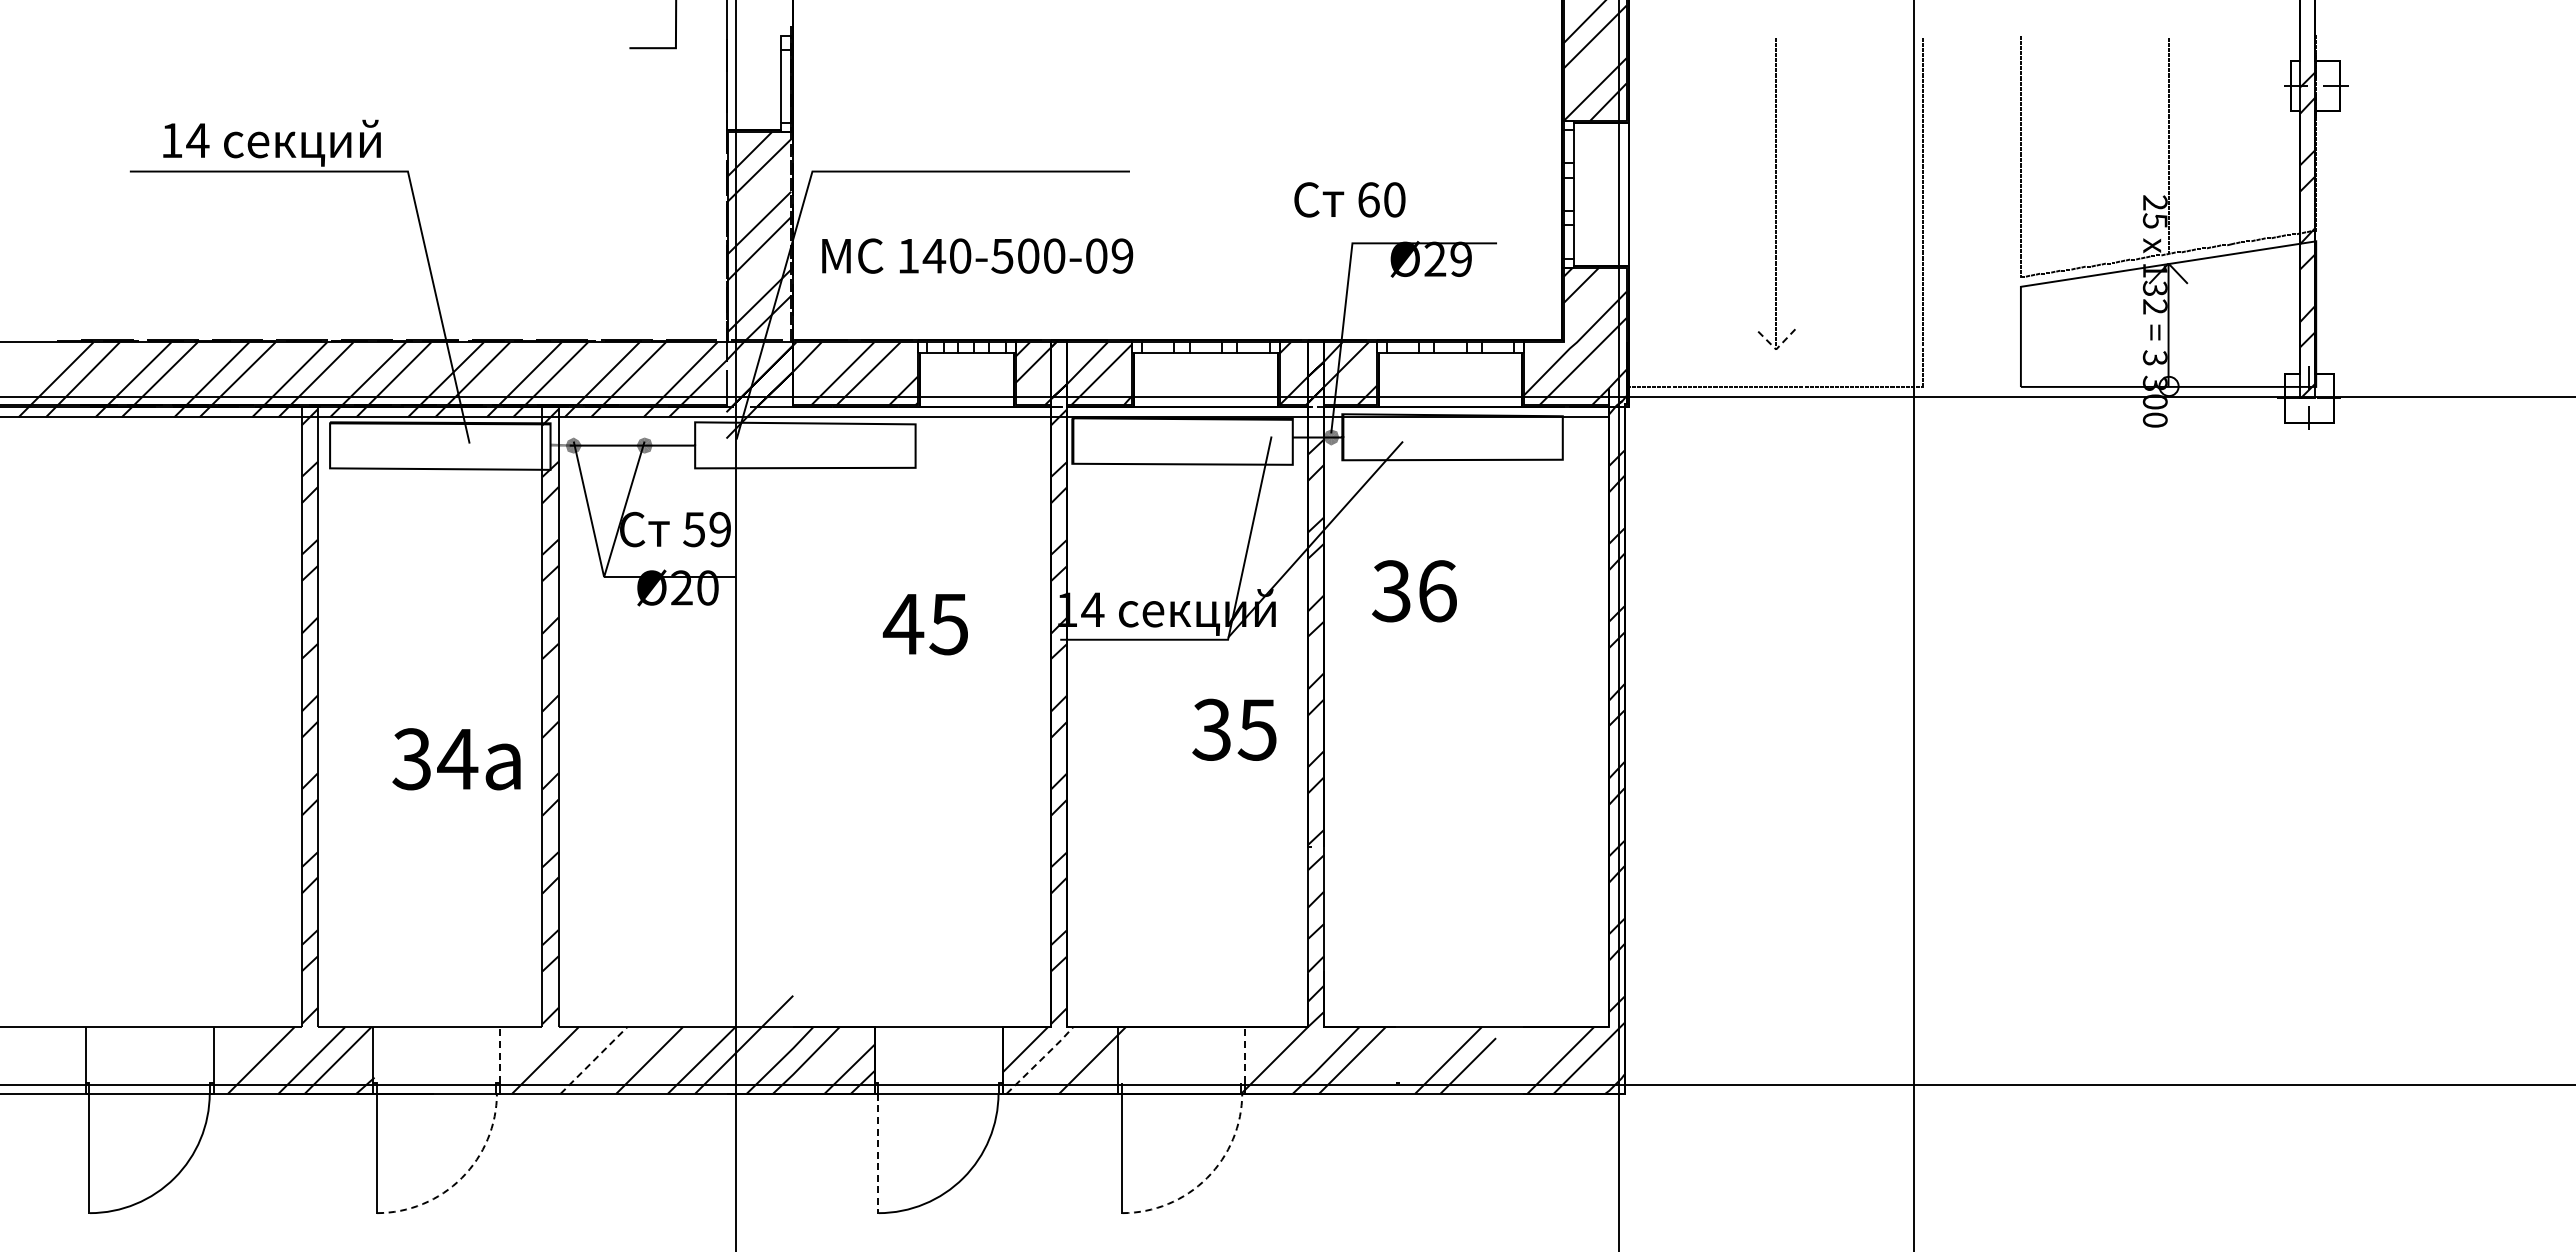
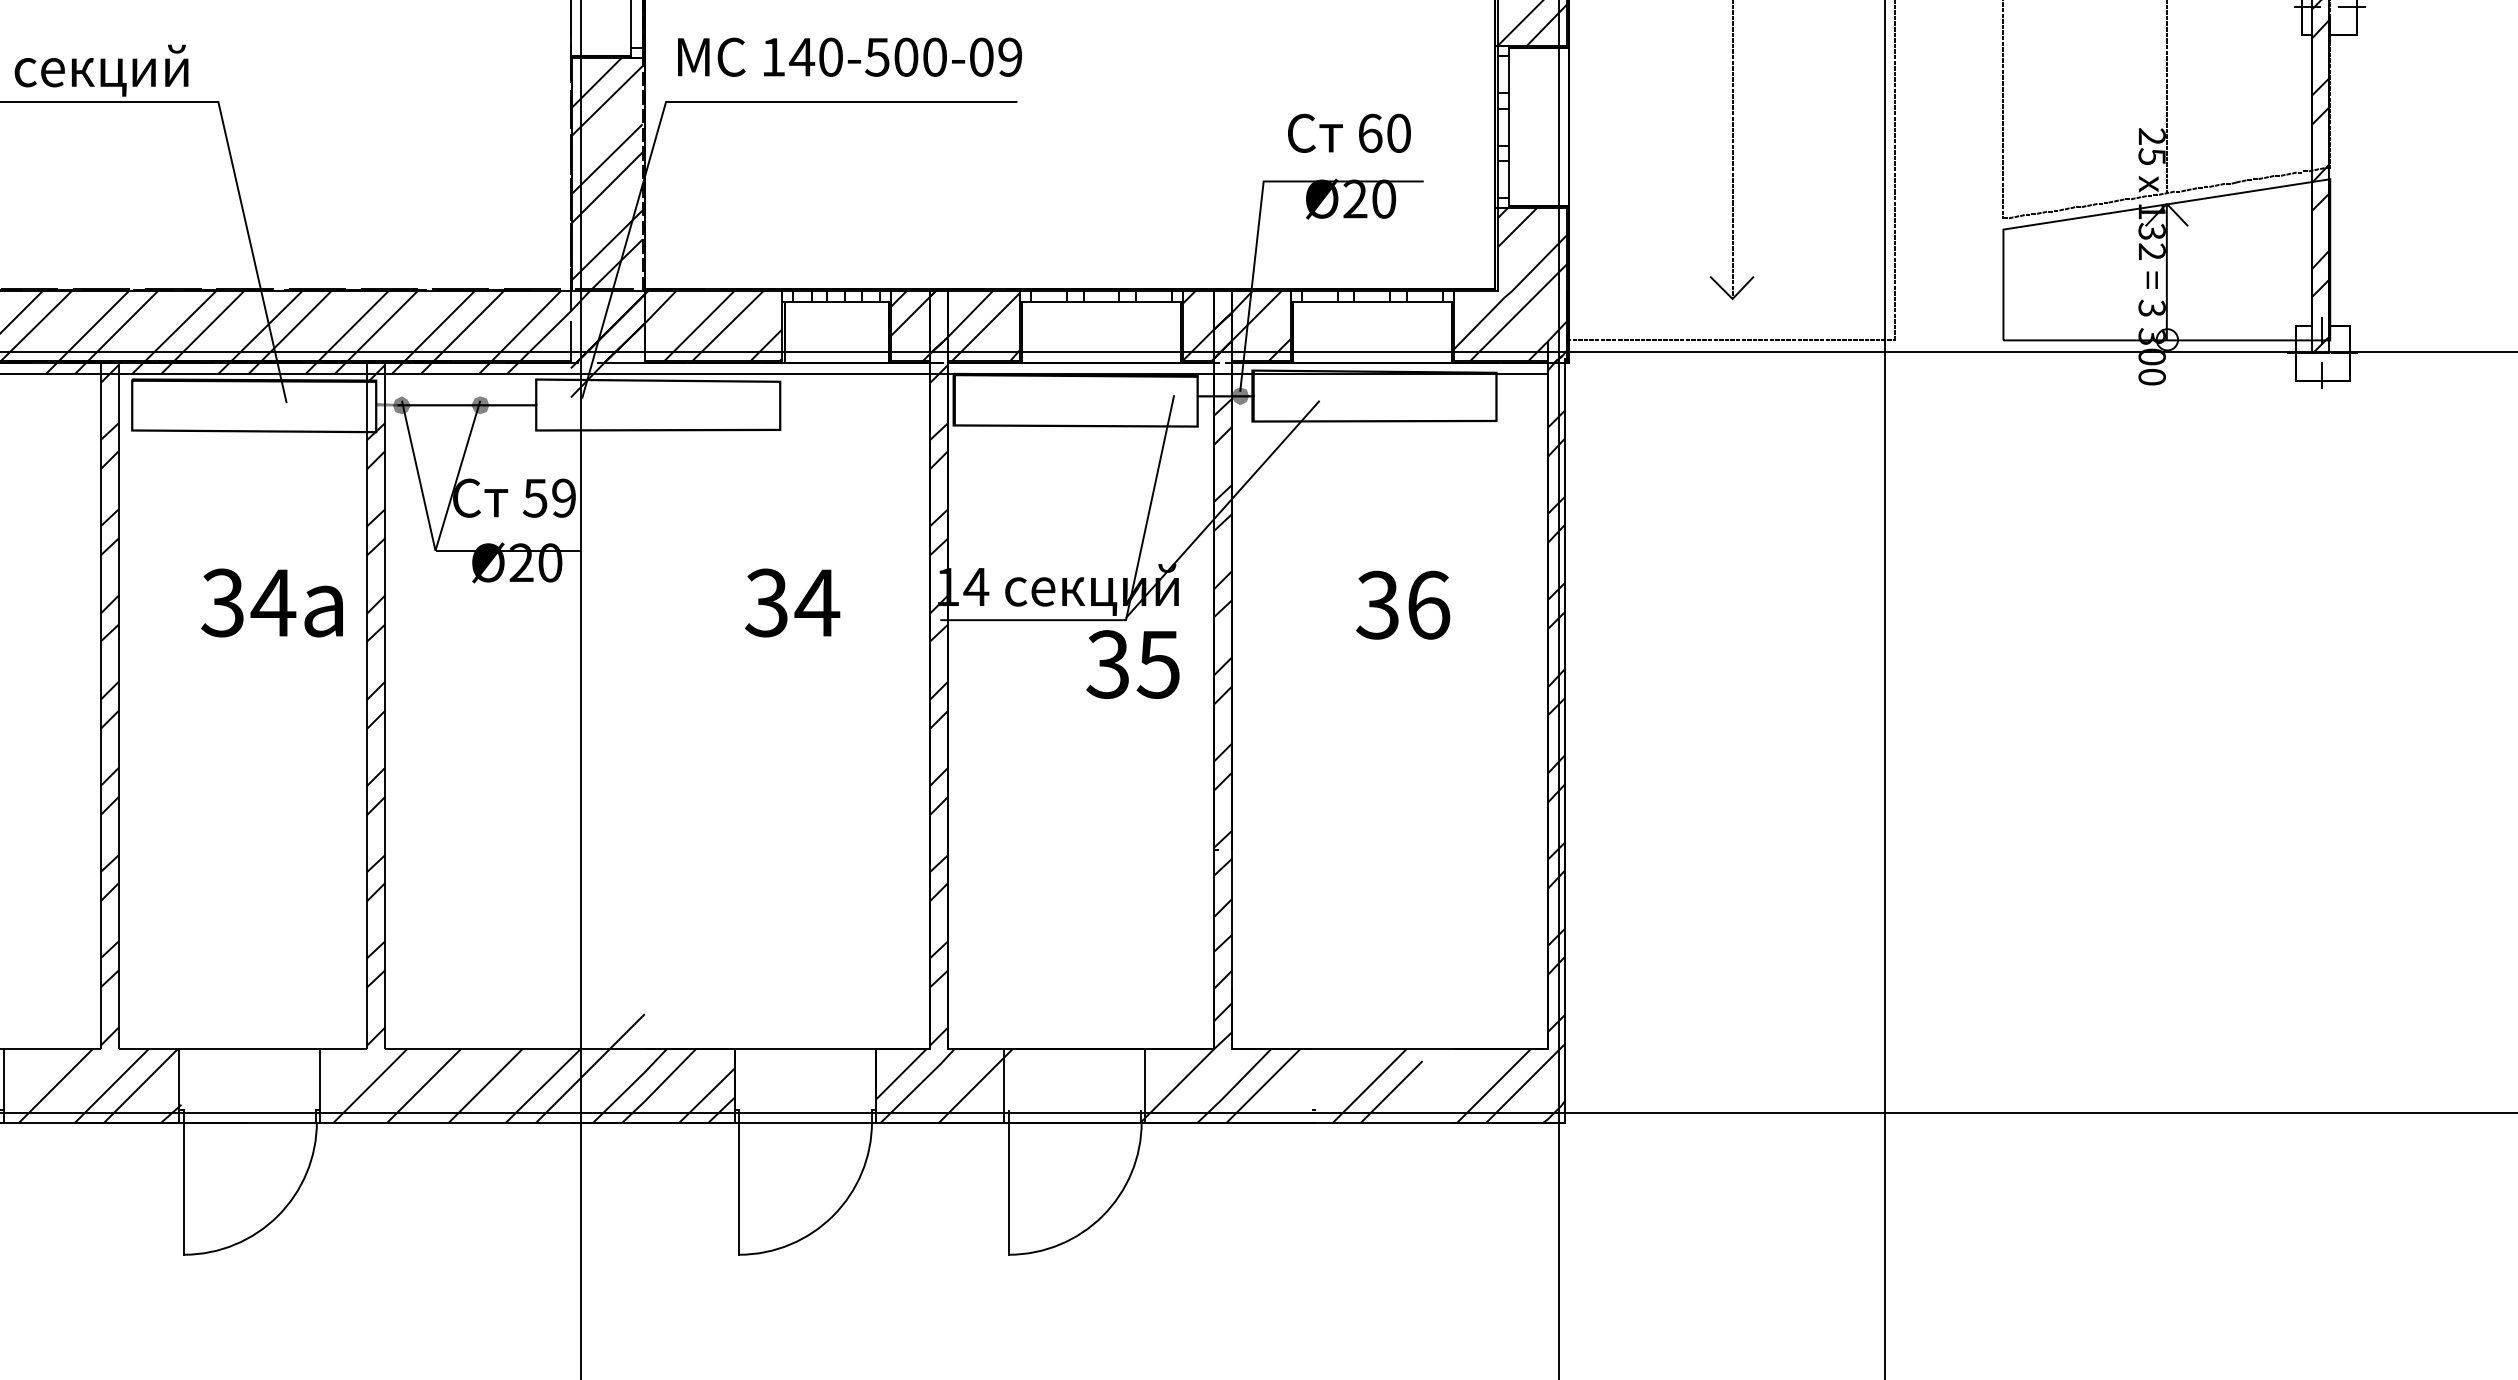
text: (1349, 199) -> (1348, 132), moved
text: (977, 255) -> (849, 56), moved
text: (1461, 258) -> (1384, 198), Ø29 -> Ø20
line: (1776, 349) -> (1732, 298), dashed -> solid
text: (1414, 591) -> (1403, 605), moved
text: (925, 624) -> (791, 603), 45 -> 34
text: (1234, 729) -> (1133, 664), moved
text: (456, 759) -> (272, 603), moved
line: (499, 1054) -> (319, 1079), dashed -> solid
line: (1245, 1054) -> (1145, 1079), dashed -> solid
line: (594, 1060) -> (424, 1085), dashed -> solid
line: (1040, 1060) -> (918, 1085), dashed -> solid
line: (878, 1154) -> (739, 1189), dashed -> solid
arc: (461, 1178) -> (277, 1216), dashed -> solid
arc: (1207, 1178) -> (1103, 1216), dashed -> solid

